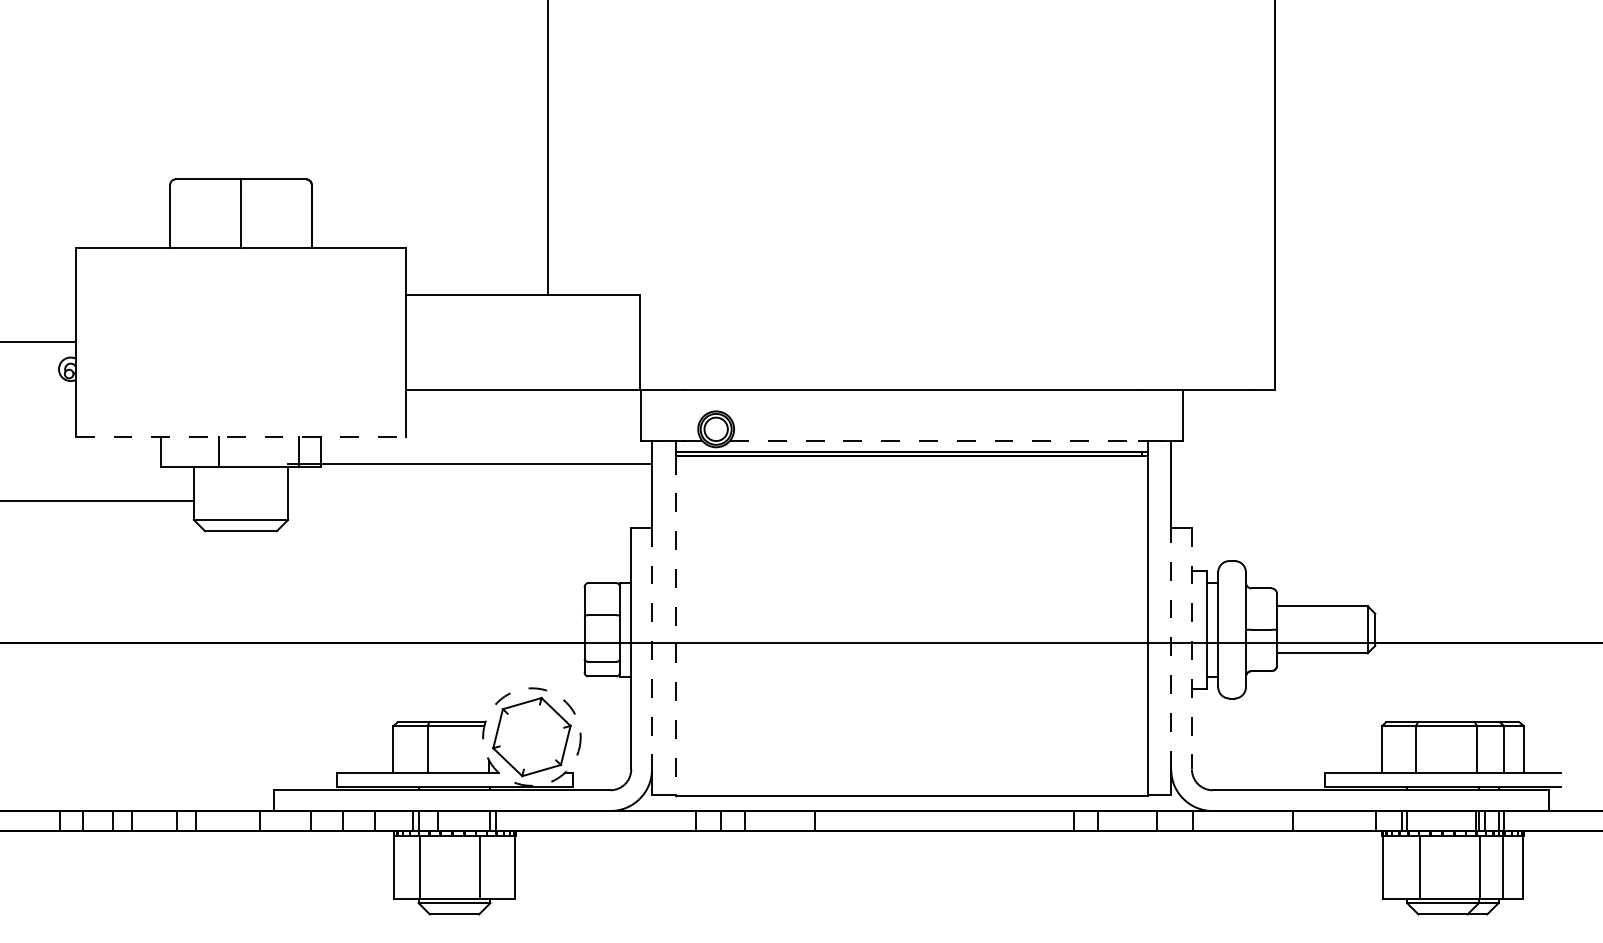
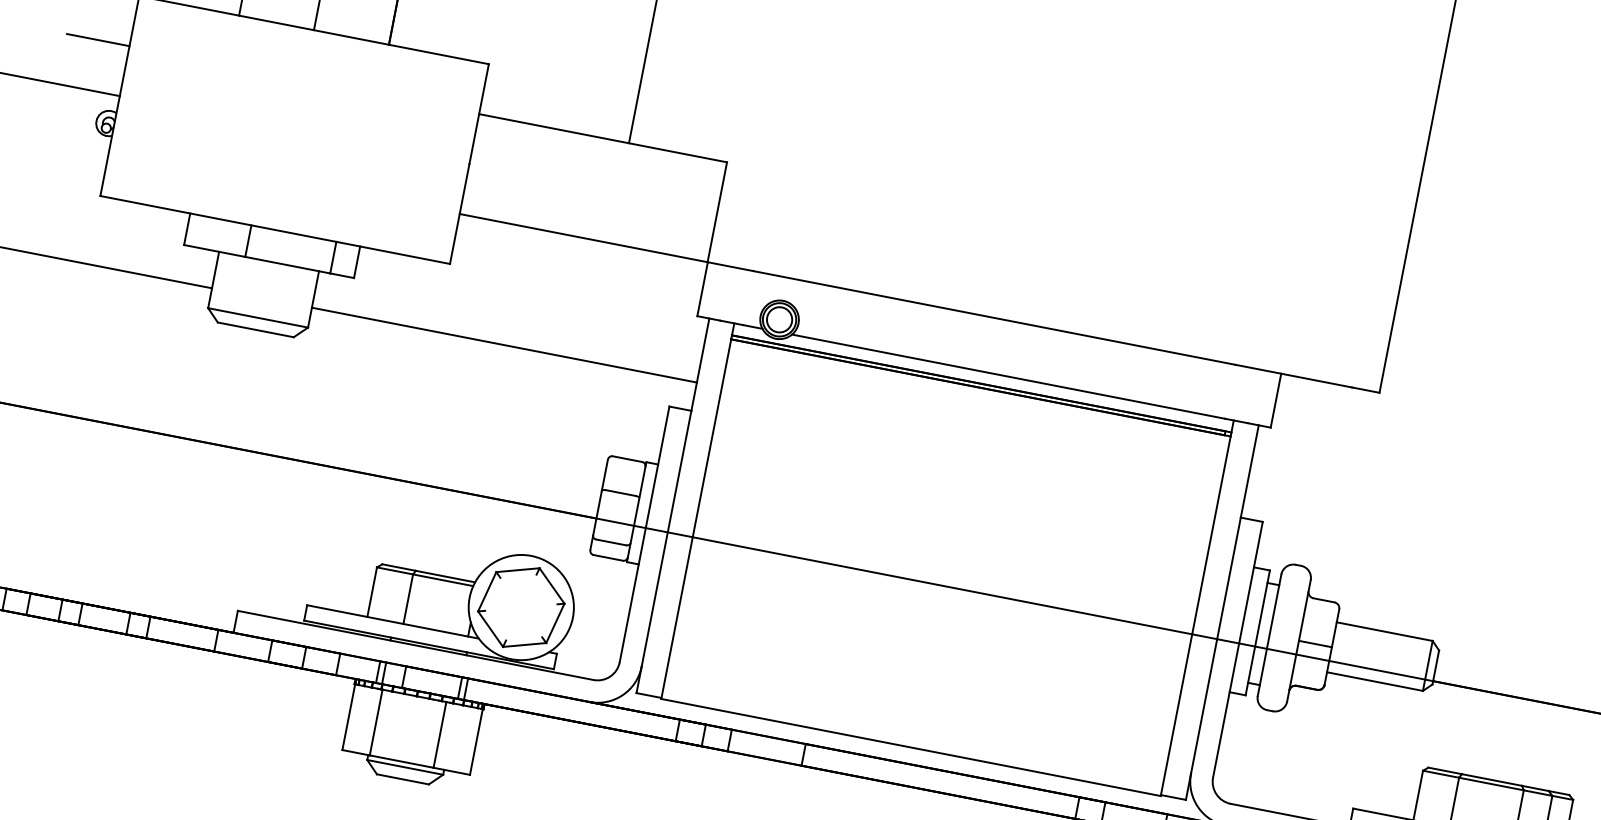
line: (45, 295) -> (97, 40), added
line: (241, 436) -> (275, 229), dashed -> solid
line: (934, 440) -> (1008, 376), dashed -> solid
line: (470, 464) -> (504, 345), moved
line: (675, 625) -> (696, 519), dashed -> solid
line: (652, 648) -> (667, 538), dashed -> solid
line: (1171, 648) -> (1216, 645), dashed -> solid
line: (1191, 648) -> (1237, 649), dashed -> solid
circle: (531, 736) -> (520, 606), dashed -> solid

